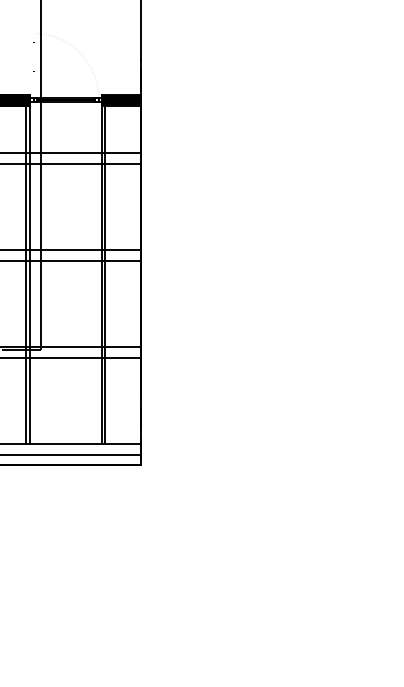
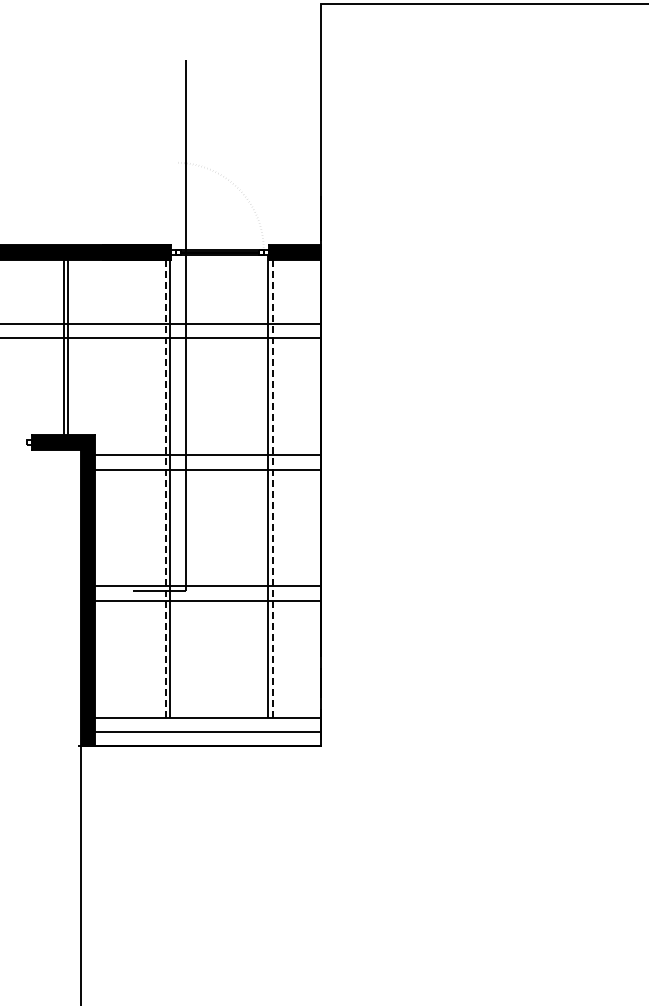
line: (25, 274) -> (165, 488), solid -> dashed
line: (105, 274) -> (272, 488), solid -> dashed

